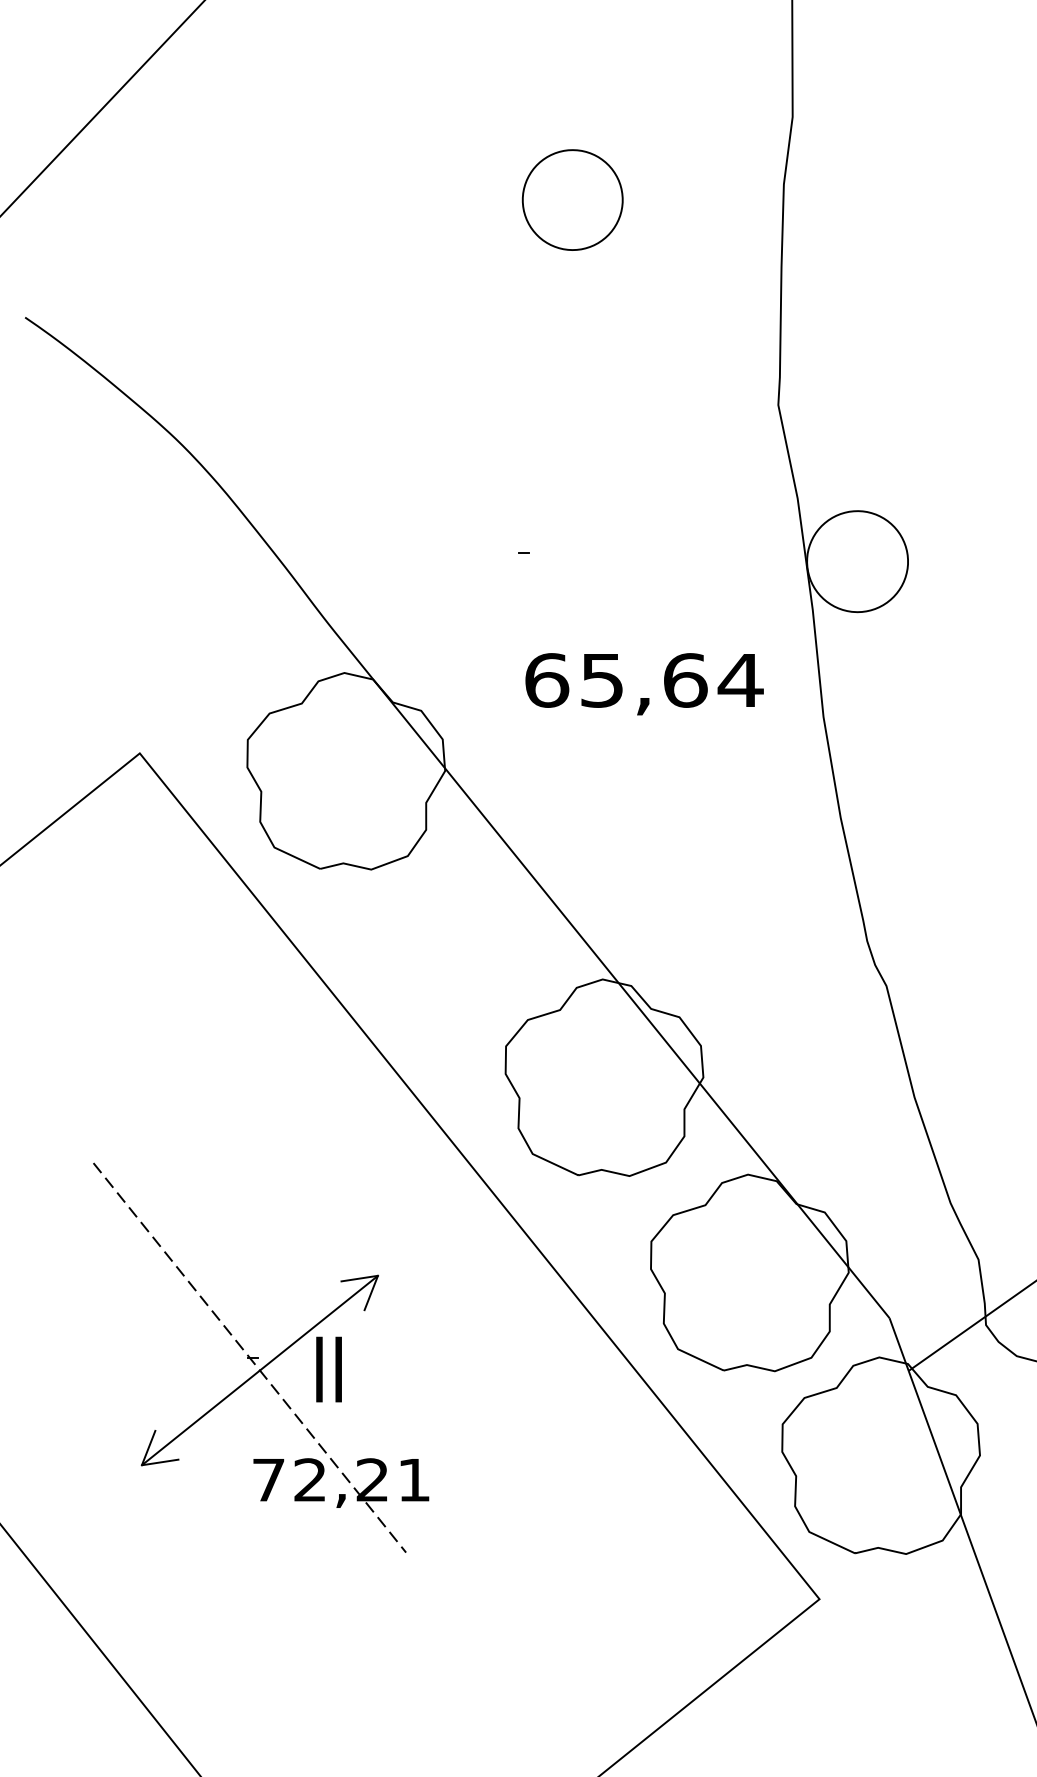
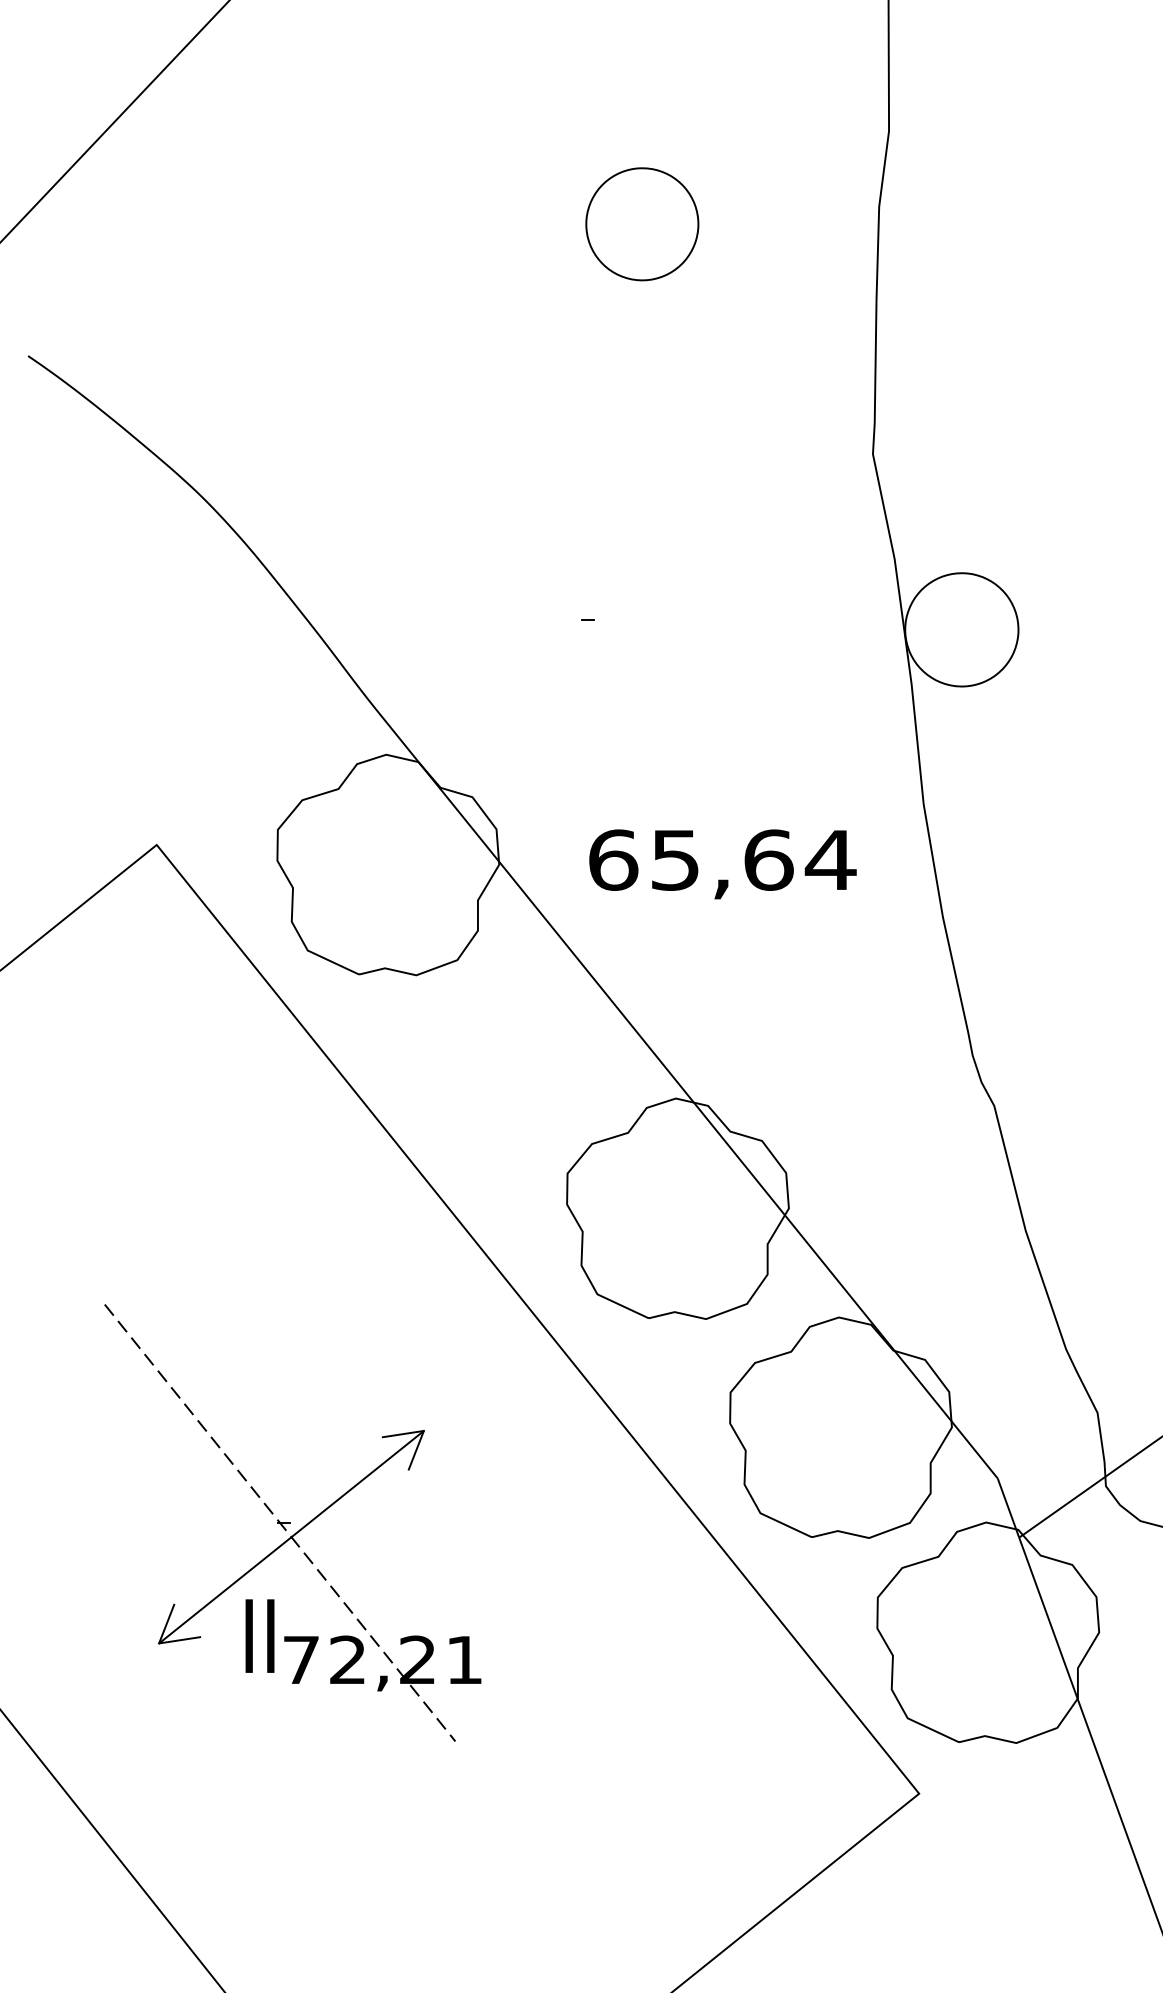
text: (644, 684) -> (722, 864), moved
text: (328, 1369) -> (259, 1635), moved

